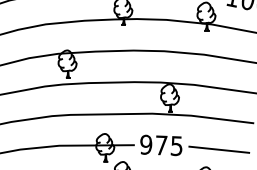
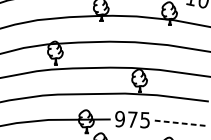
line: (219, 149) -> (180, 123), solid -> dashed

